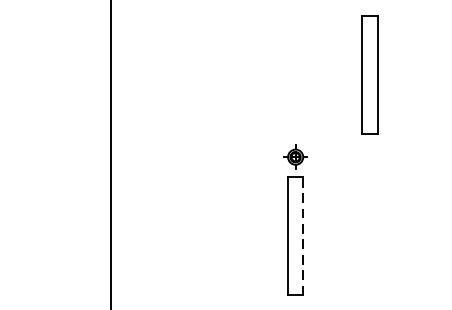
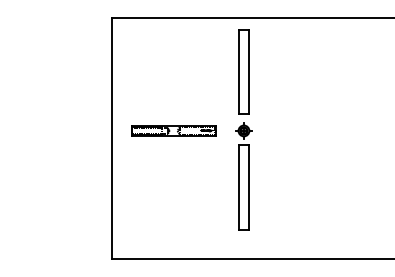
part: (369, 73) -> (243, 71), moved
part: (196, 156) -> (173, 130), added
line: (303, 235) -> (249, 186), dashed -> solid

